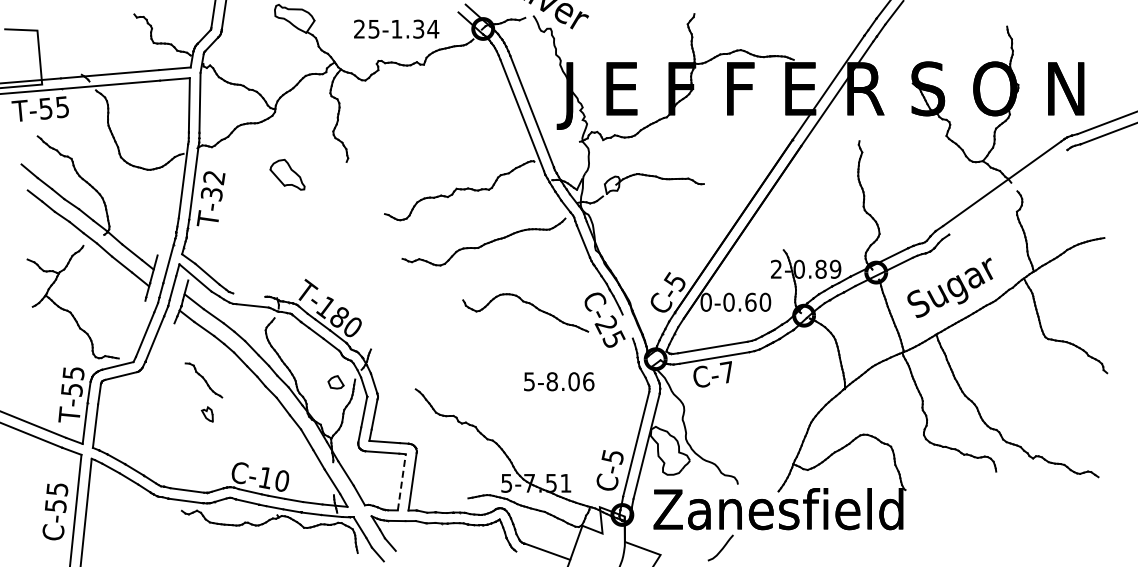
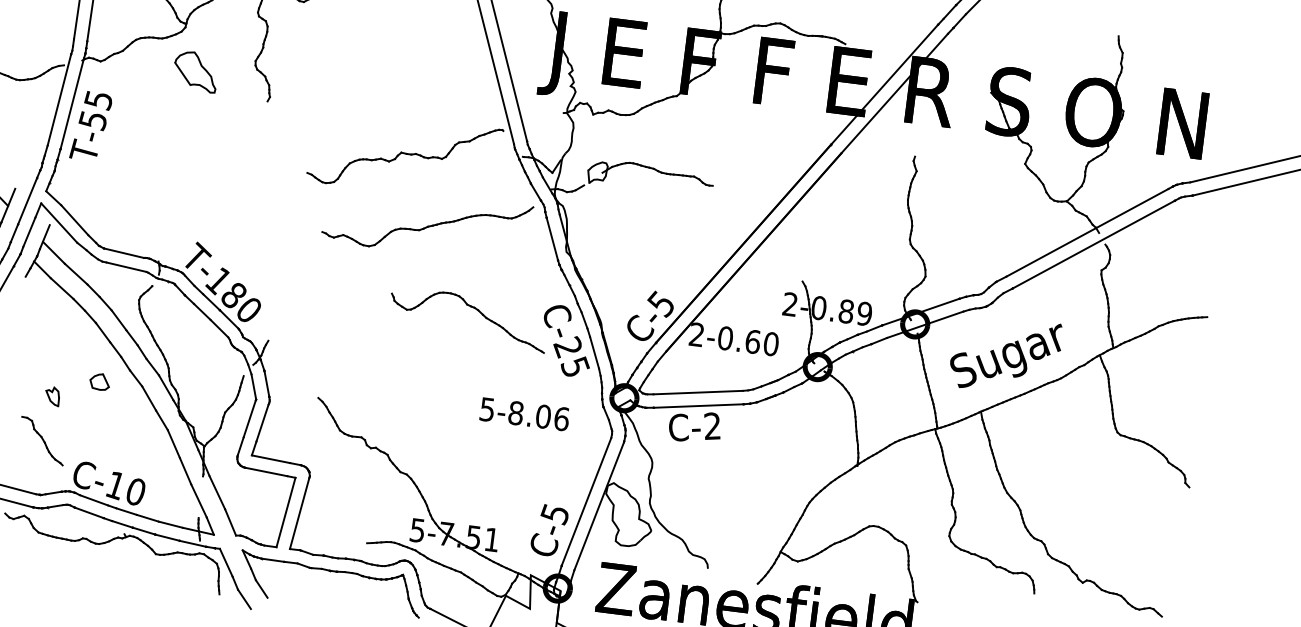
part: (287, 174) -> (195, 71), moved
text: (212, 185) -> (95, 109), T-32 -> T-55
line: (1008, 192) -> (1094, 244), added
line: (249, 294) -> (124, 252), added
text: (705, 301) -> (696, 333), 0-0.60 -> 2-0.60
line: (627, 326) -> (594, 352), added
text: (726, 372) -> (711, 426), C-7 -> C-2
part: (203, 380) -> (41, 441), moved
text: (559, 381) -> (525, 414), moved
part: (335, 382) -> (99, 381), moved
line: (401, 481) -> (285, 511), dashed -> solid

